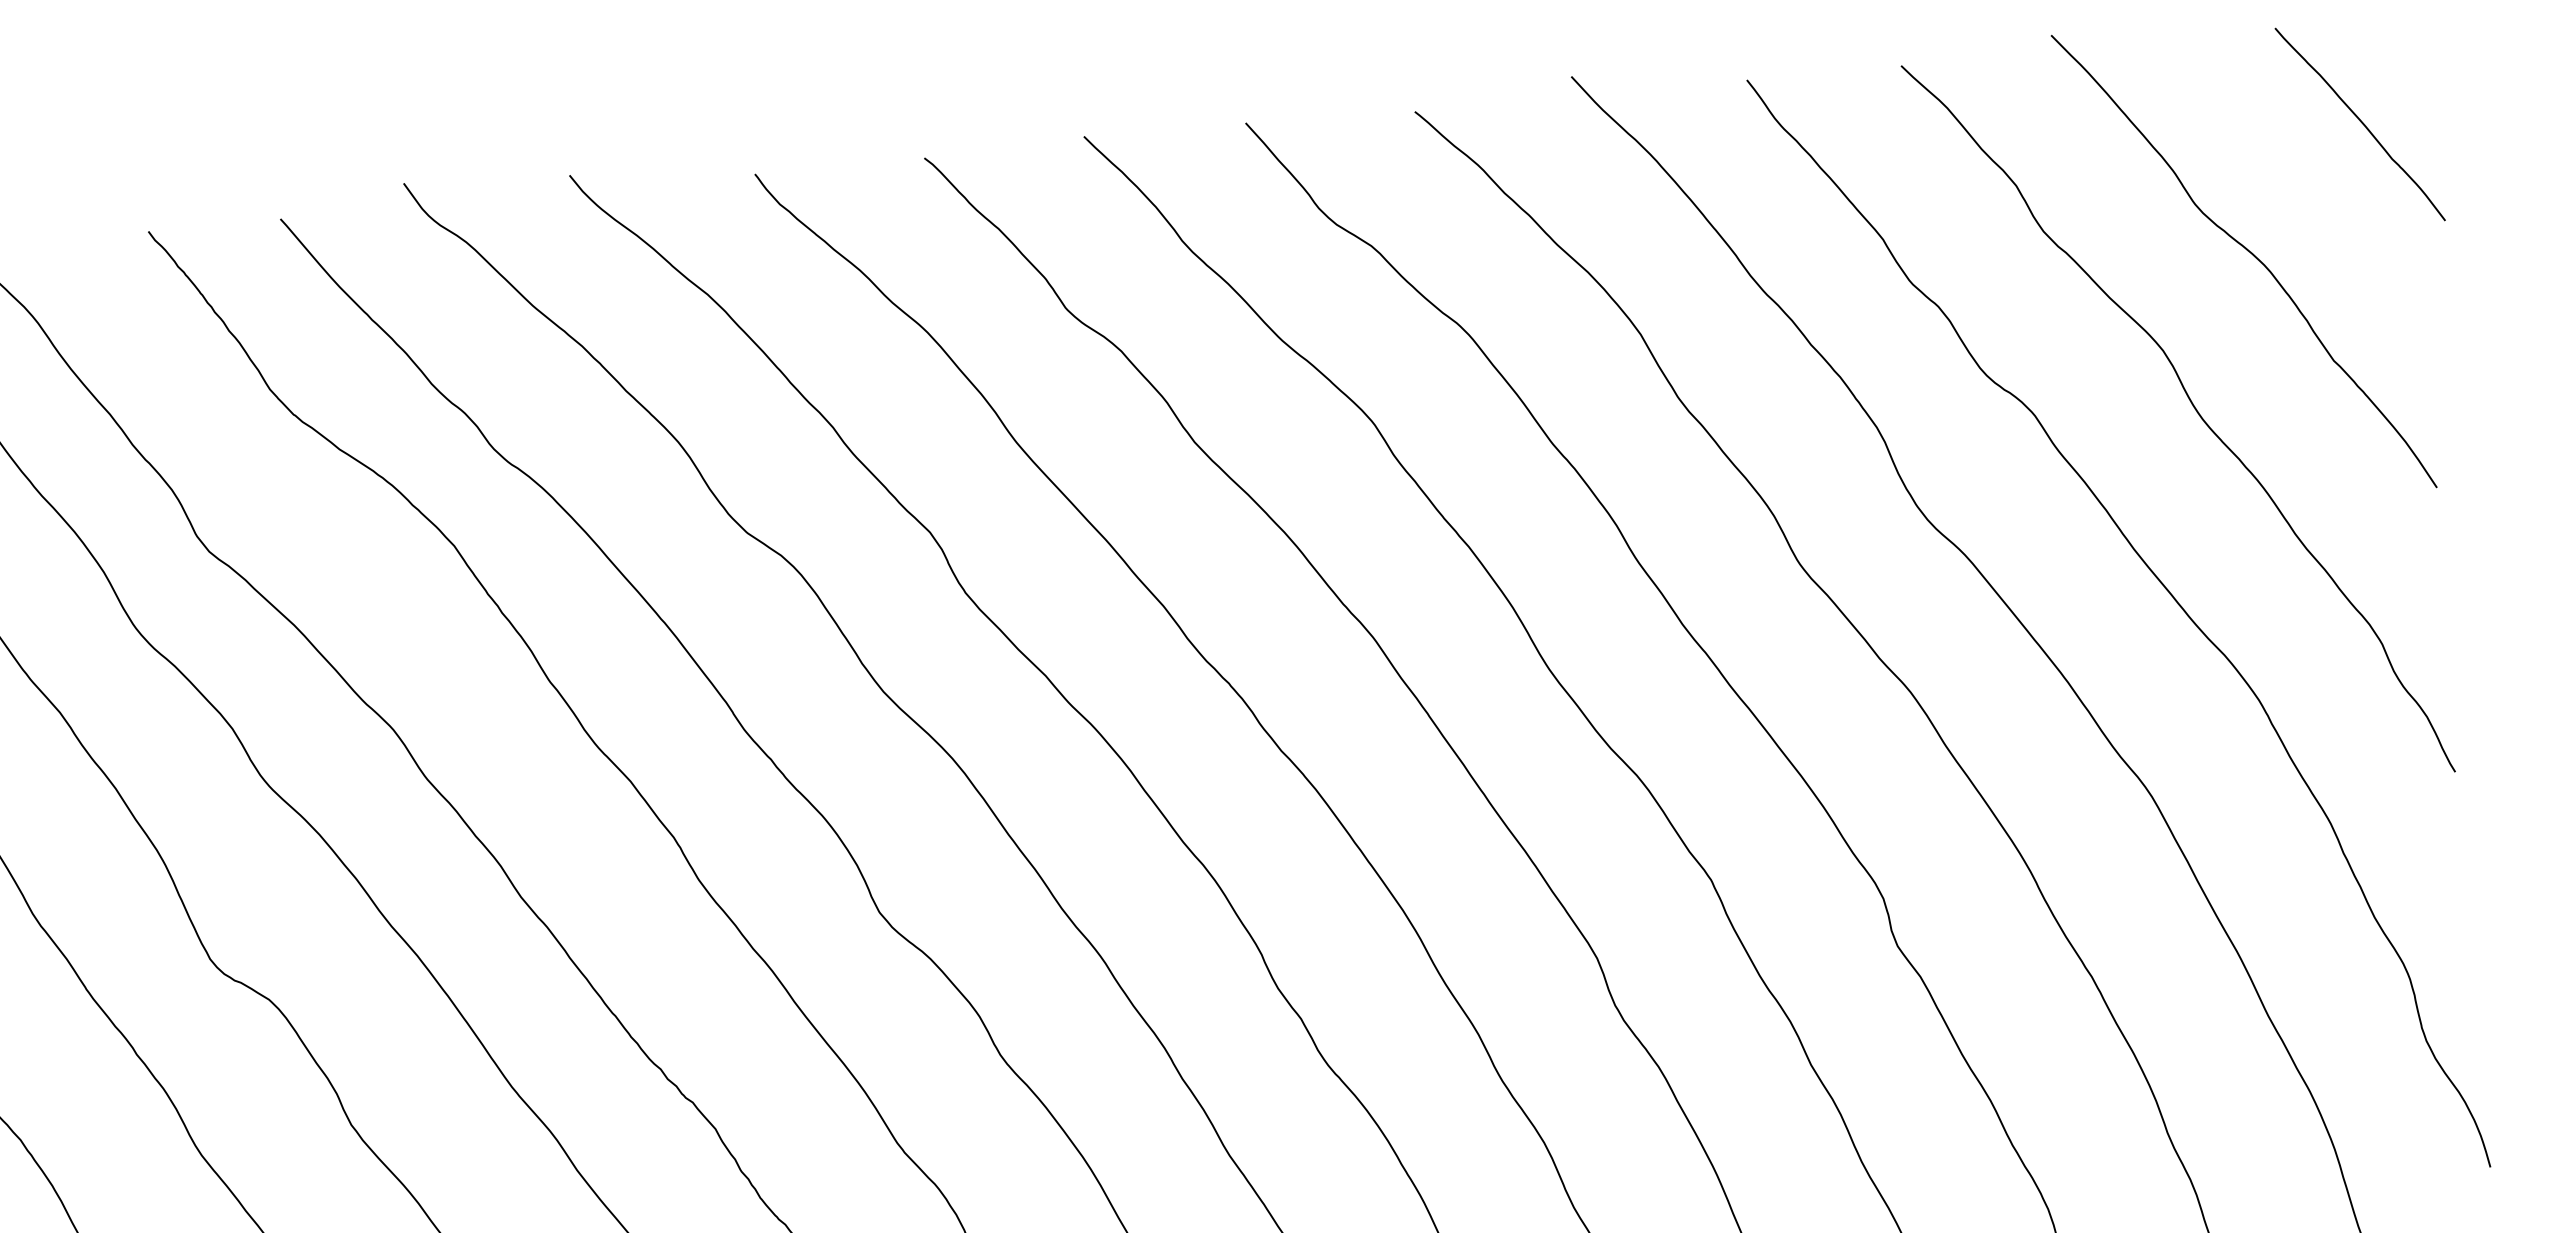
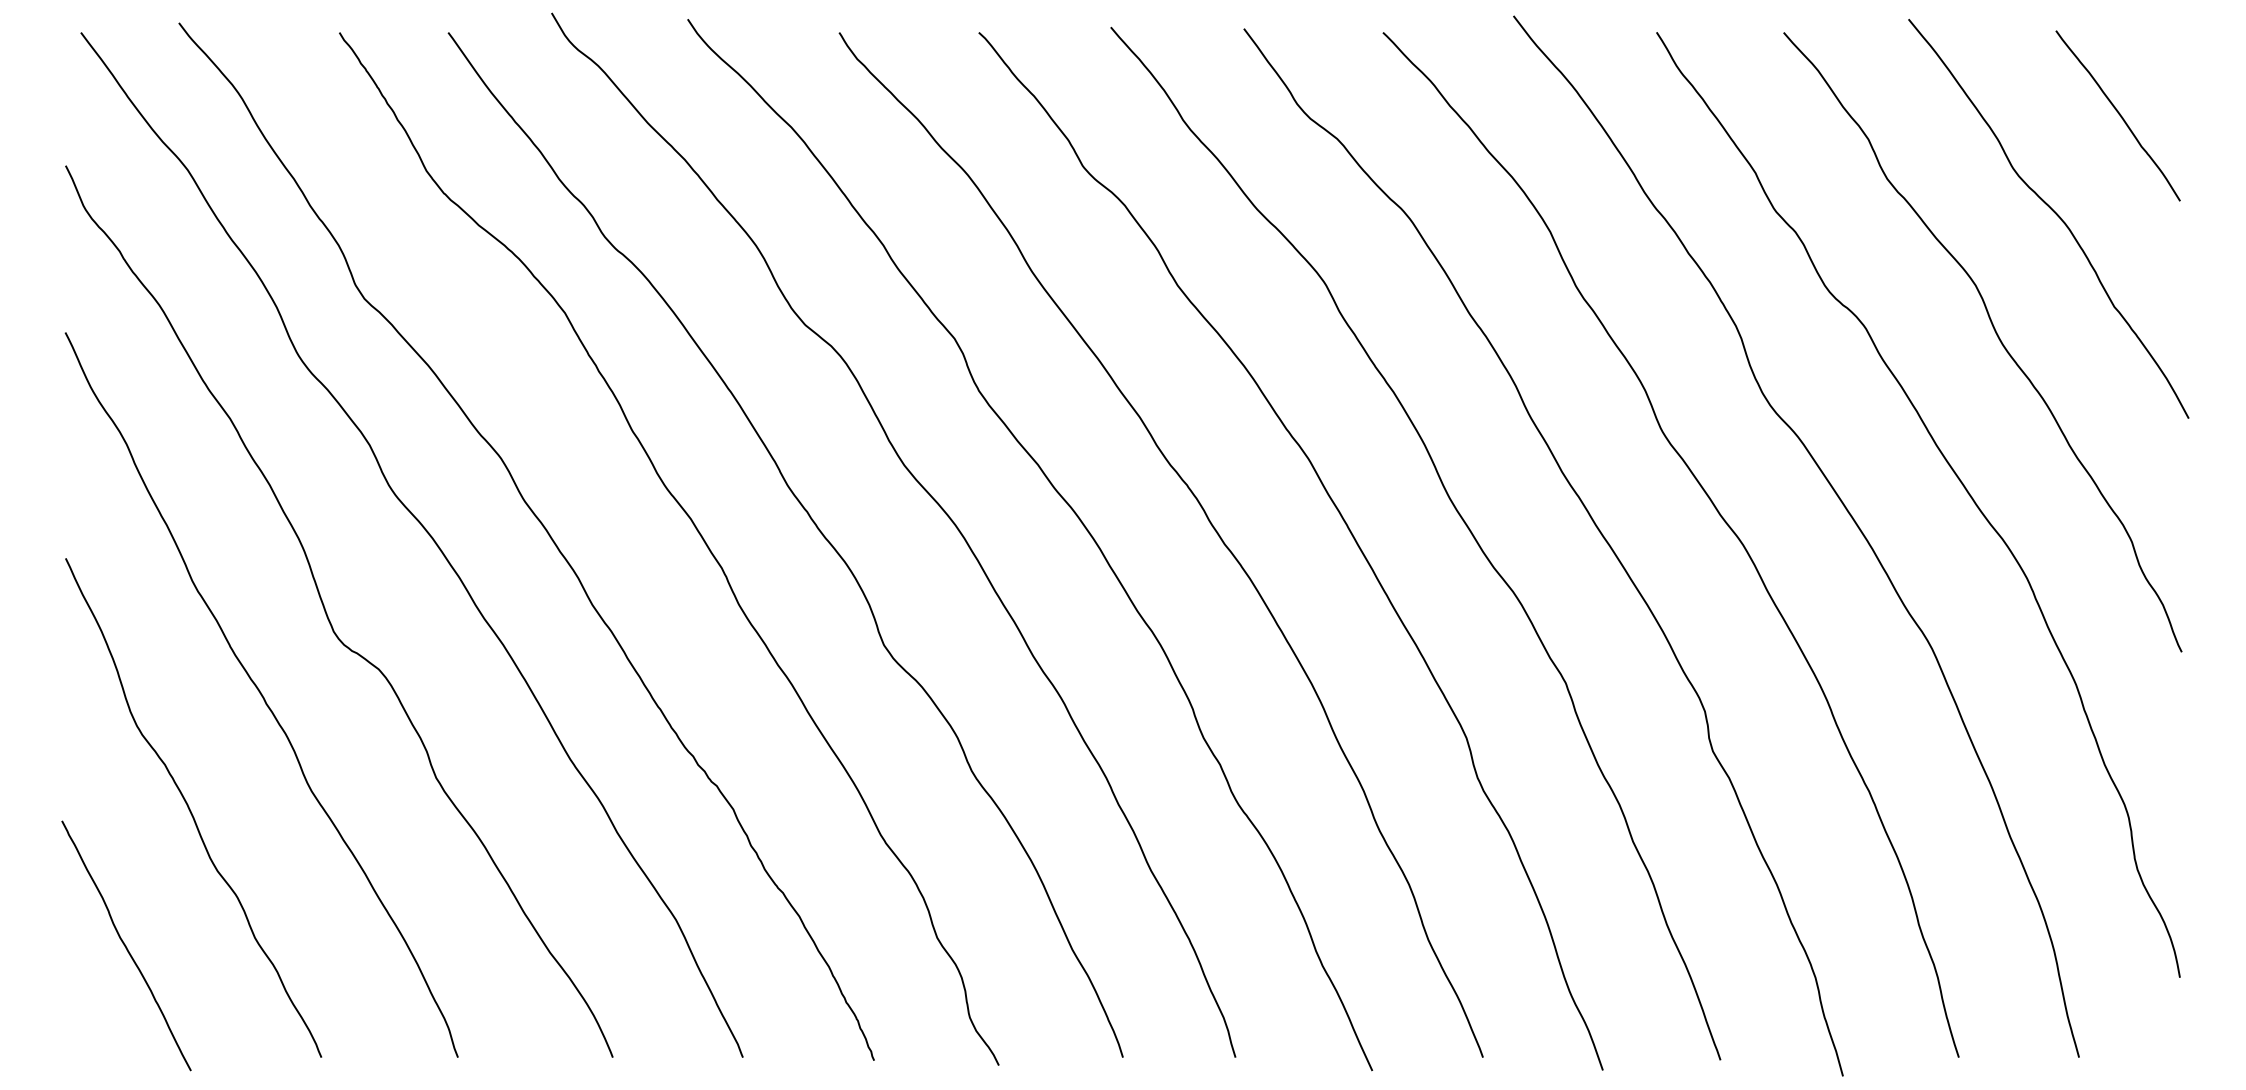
curve: (2360, 122) -> (2118, 114), moved

